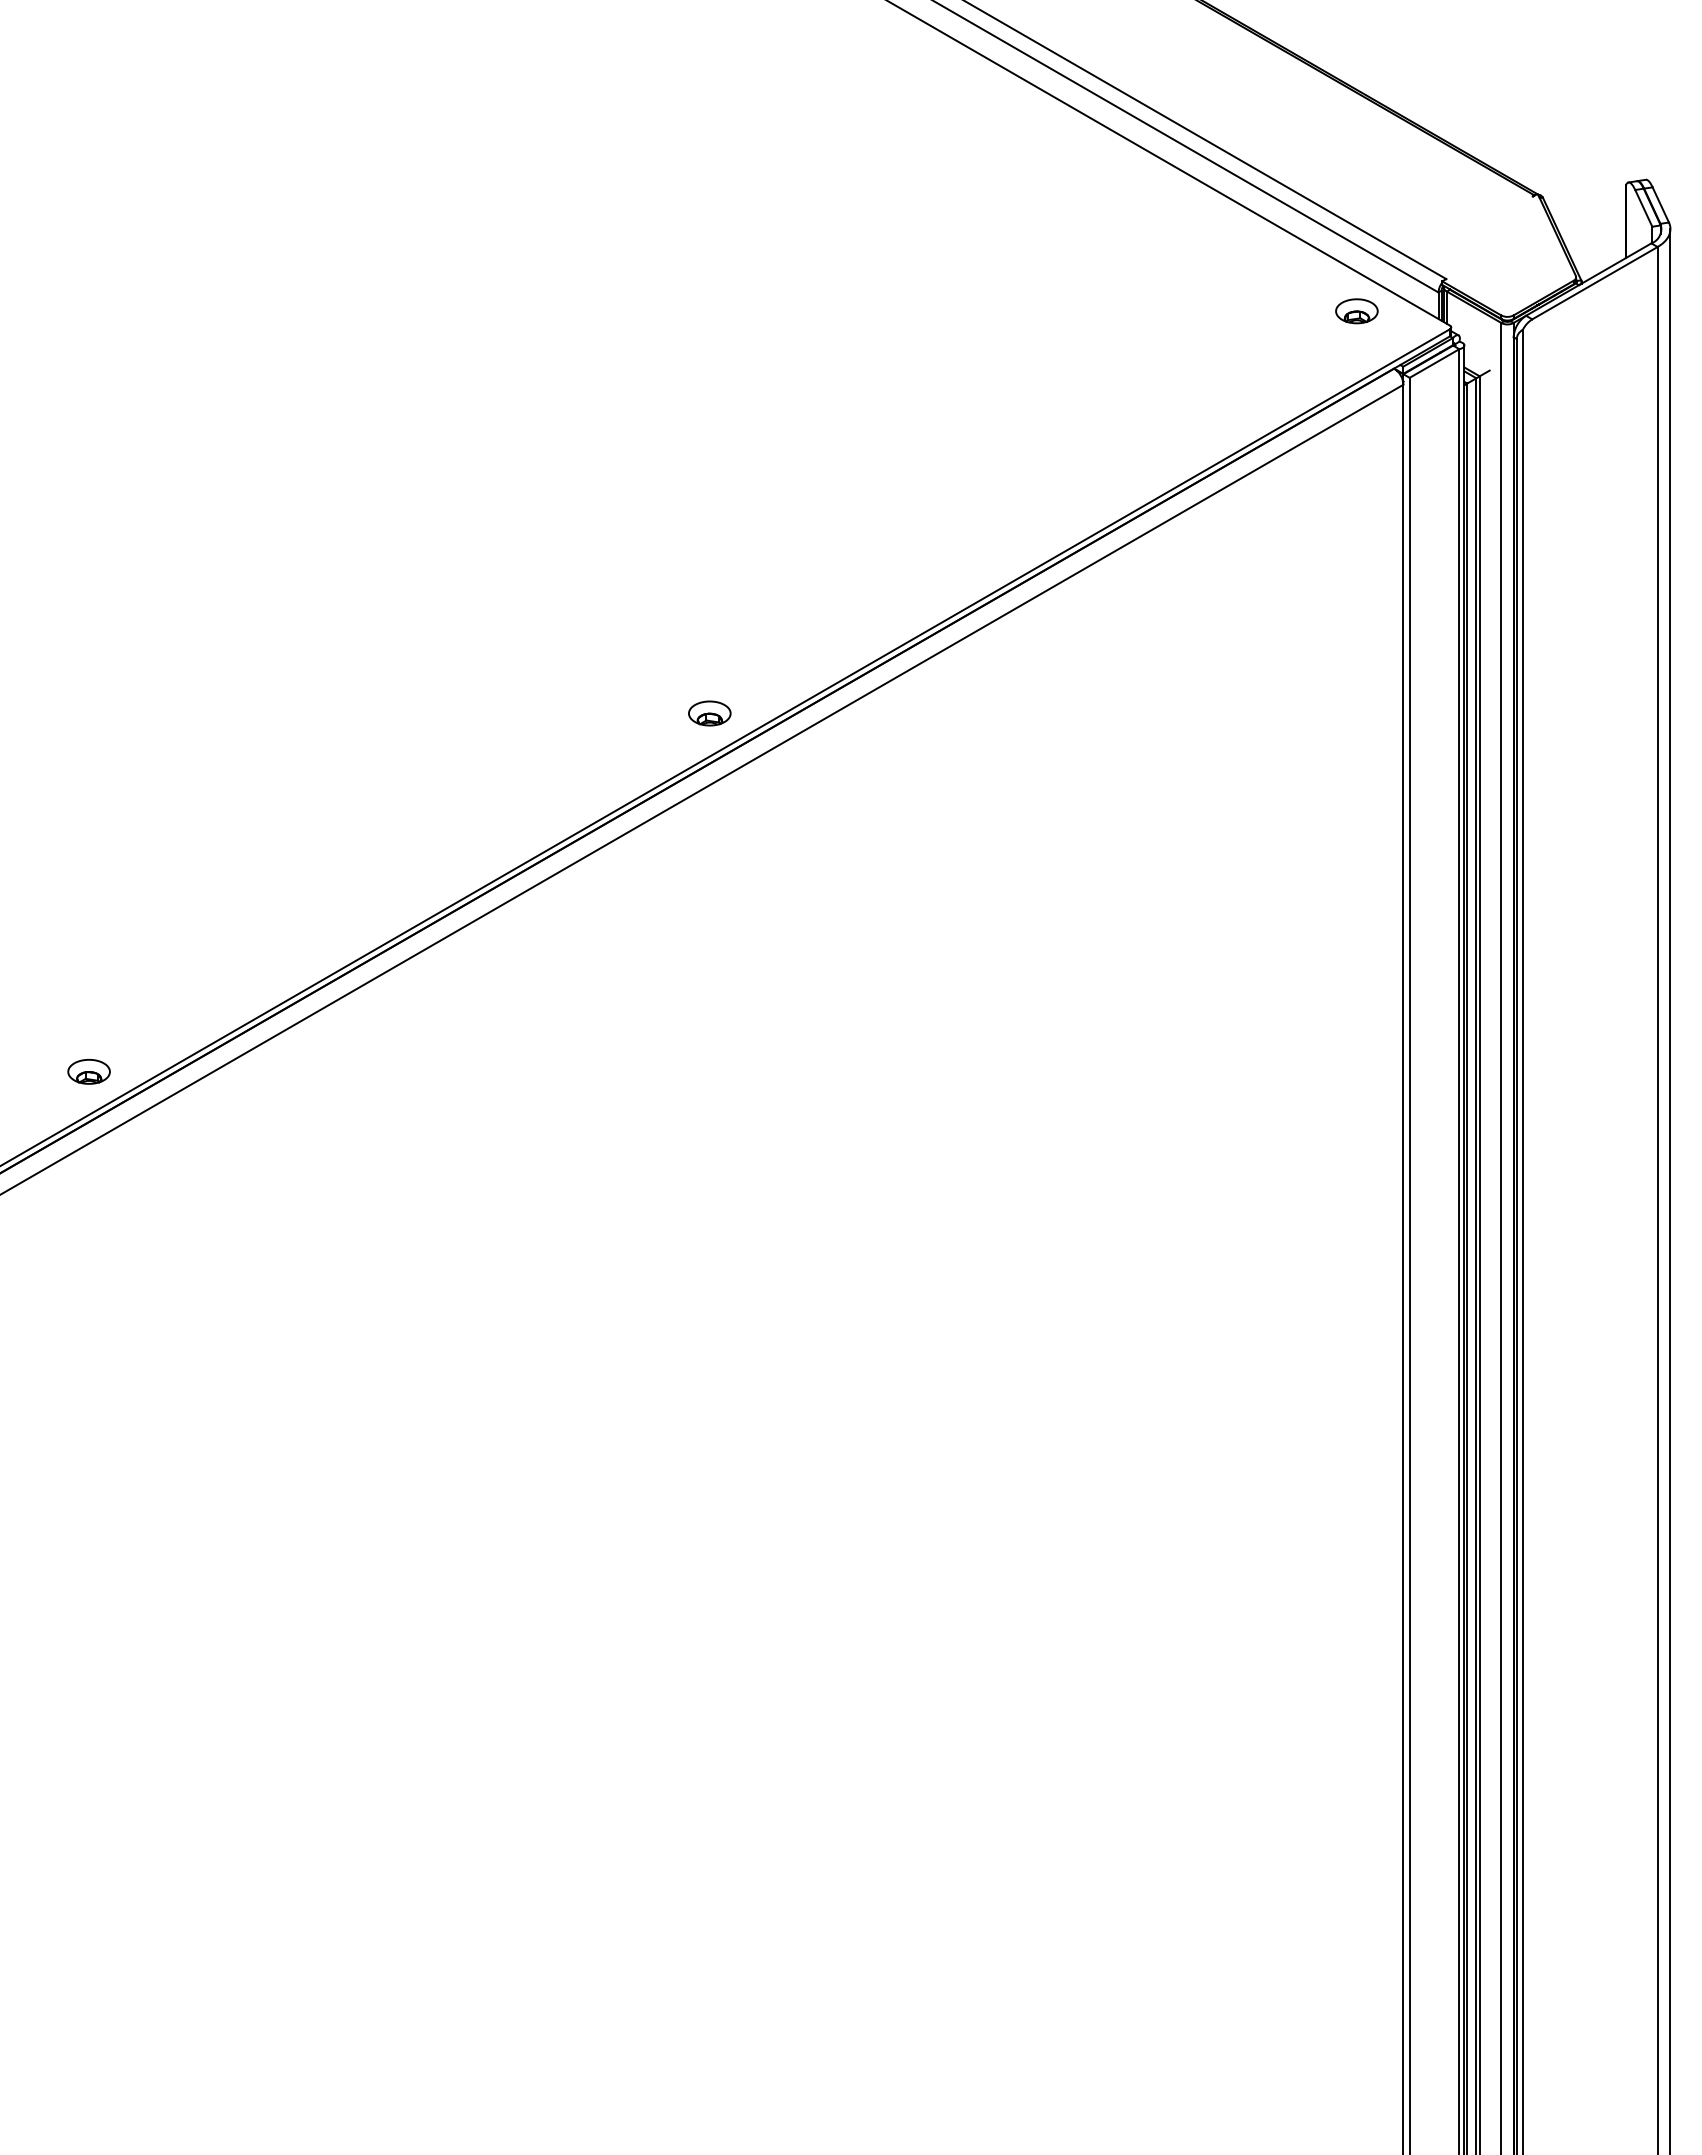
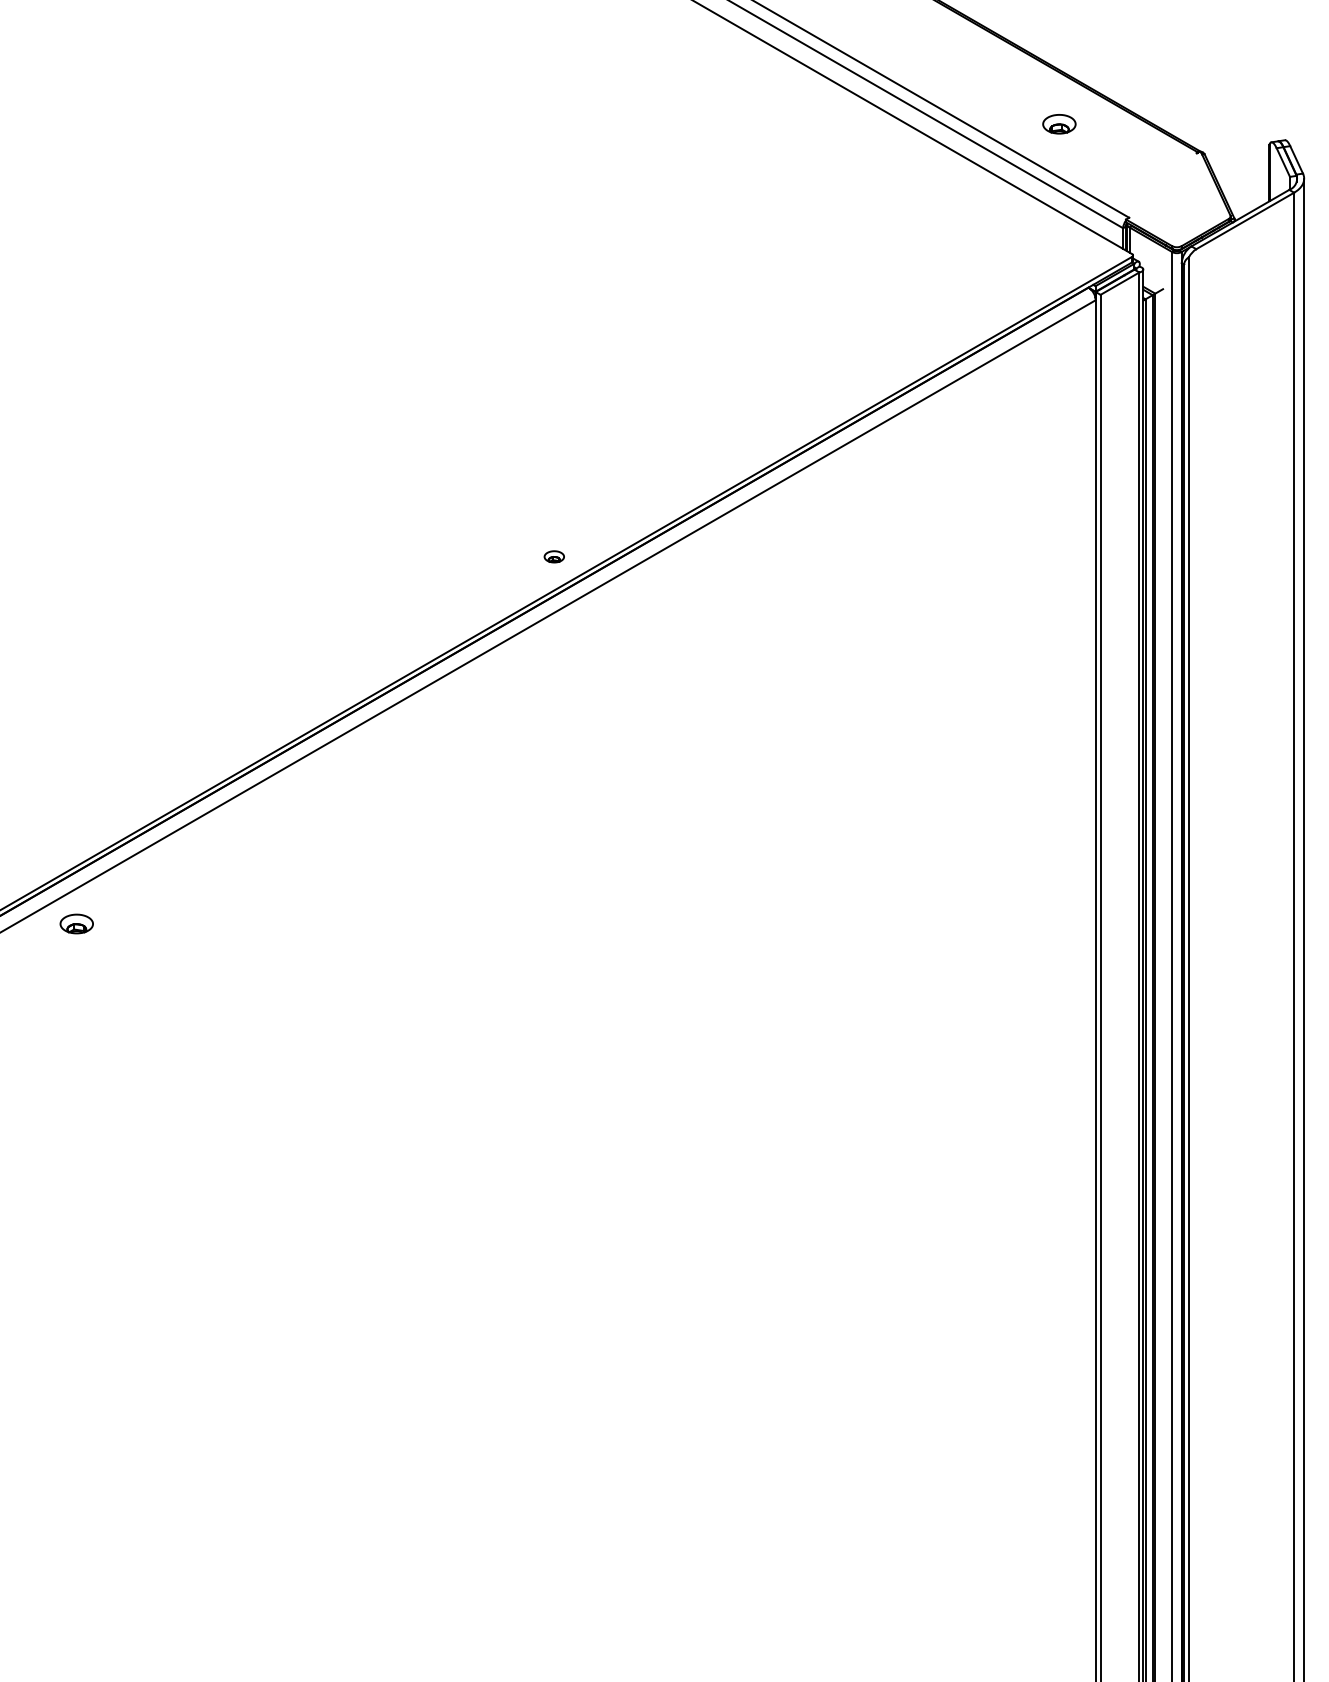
part: (1356, 311) -> (1059, 124), moved
part: (709, 713) -> (554, 556), size x0.6
part: (88, 1071) -> (76, 923), moved

